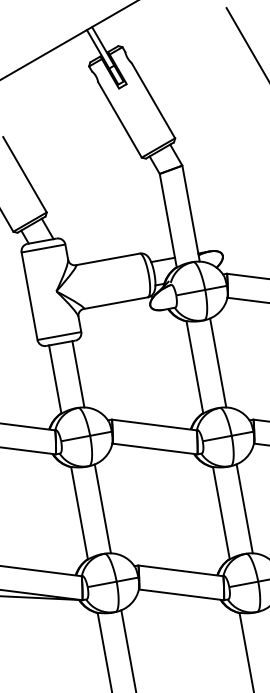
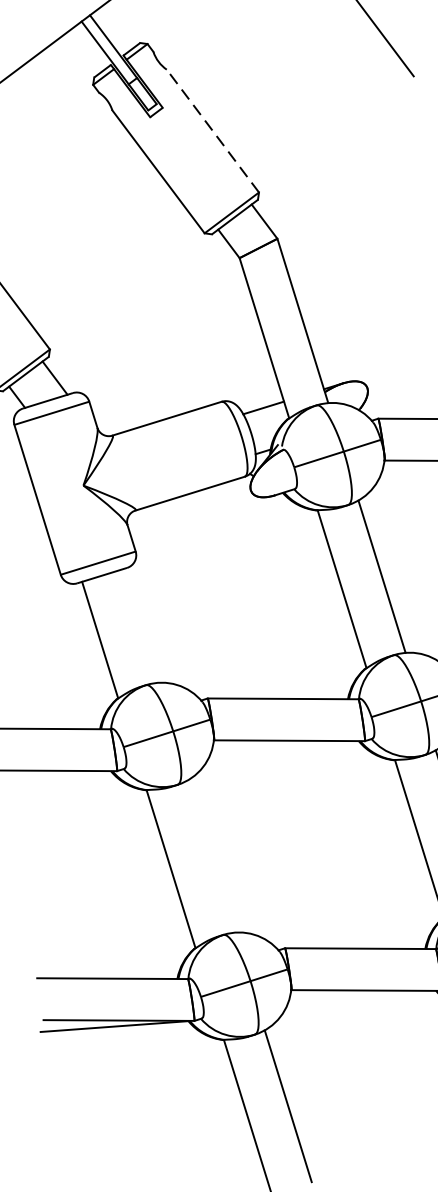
line: (153, 100) -> (213, 130), solid -> dashed
line: (78, 374) -> (139, 626), removed
line: (102, 508) -> (210, 856), removed

